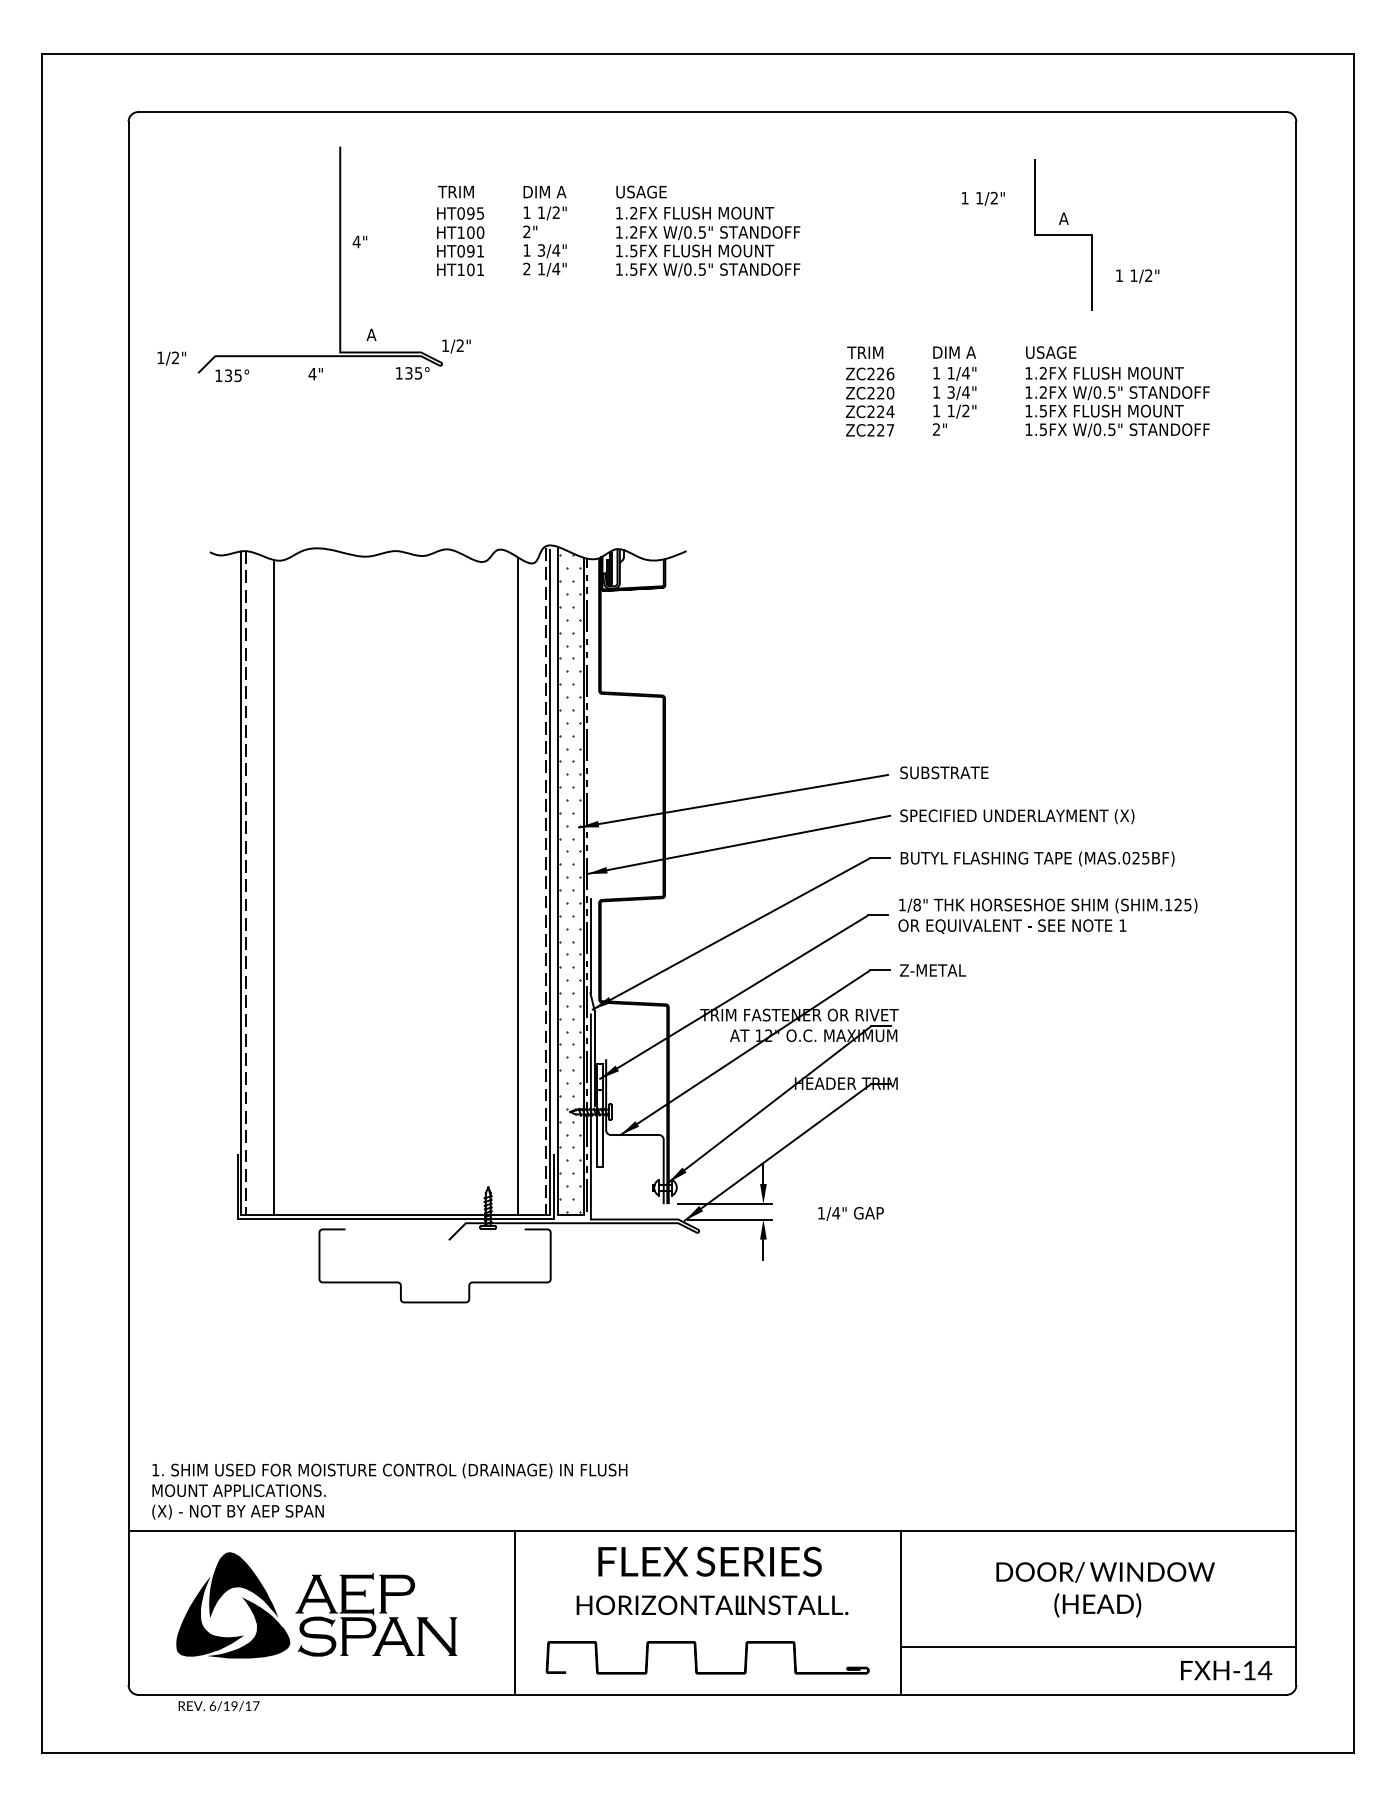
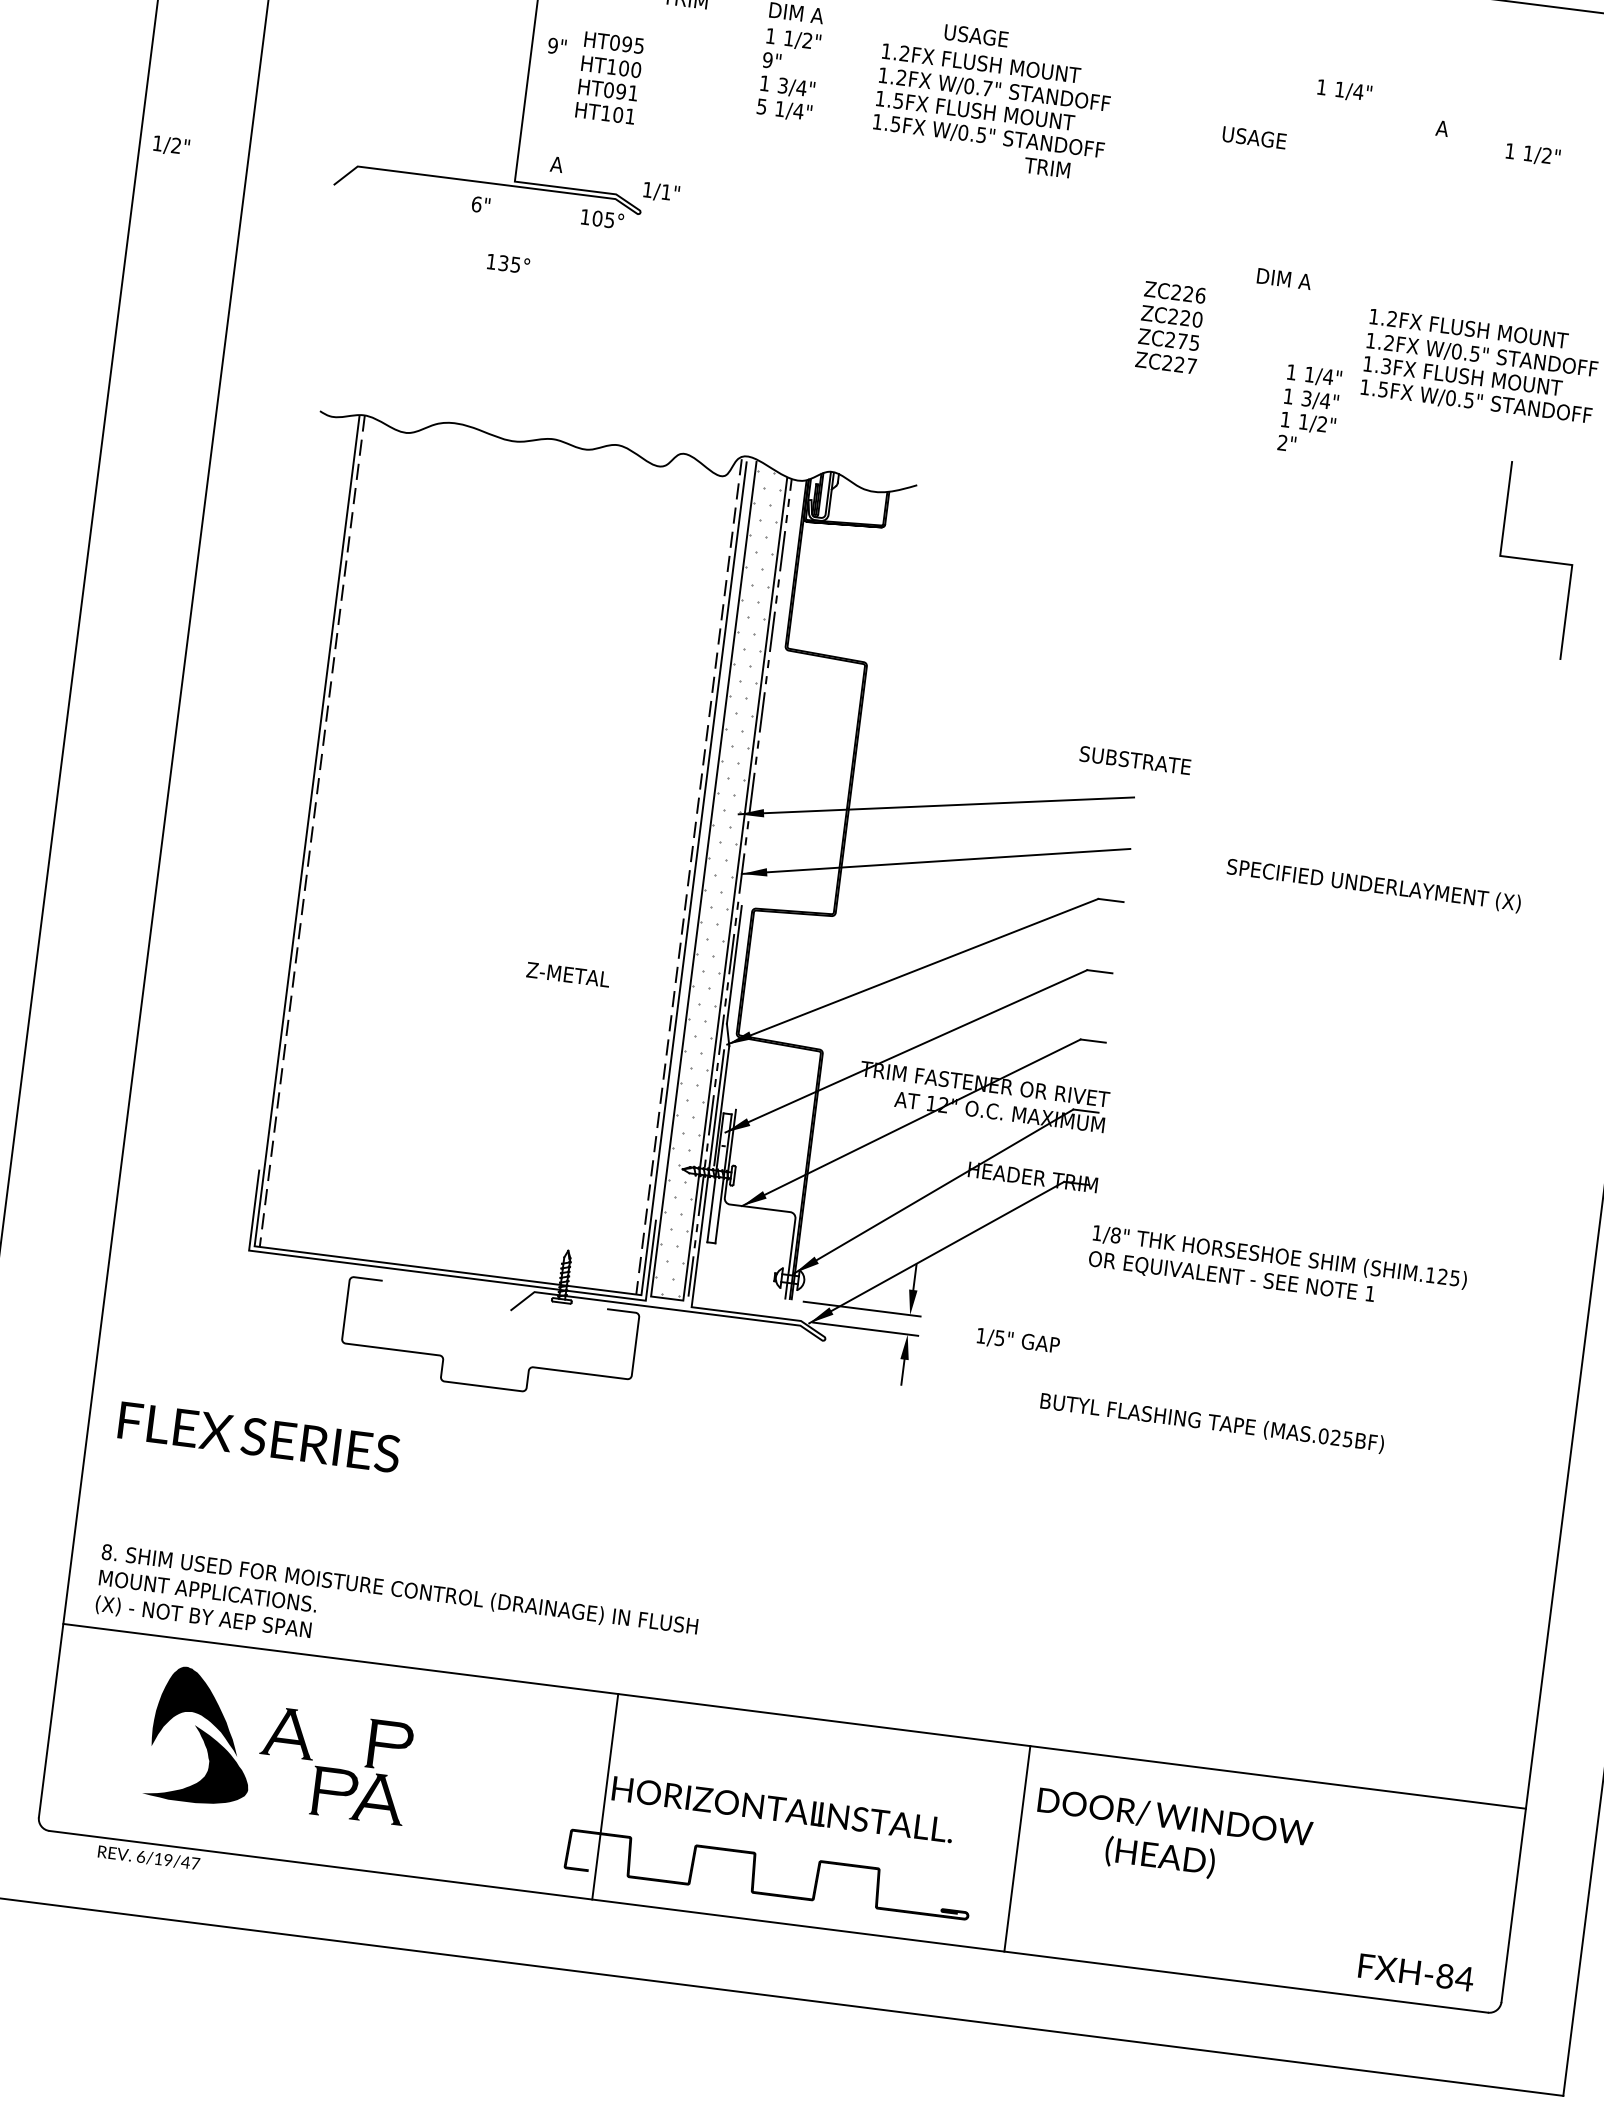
text: (641, 191) -> (976, 35), moved
text: (994, 197) -> (1358, 91), 1/2" -> 1/4"
text: (526, 231) -> (767, 59), 2" -> 9"
text: (701, 232) -> (986, 88), W/0.5" -> W/0.7"
line: (1063, 234) -> (1536, 560), moved
text: (356, 241) -> (552, 45), 4" -> 9"
text: (460, 241) -> (609, 77), moved
text: (526, 268) -> (761, 105), 2 -> 5
text: (1137, 276) -> (1532, 155), moved
text: (459, 345) -> (665, 191), 1/2" -> 1/1"
text: (865, 352) -> (1047, 167), moved
text: (1051, 352) -> (1254, 137), moved
text: (171, 358) -> (171, 145), moved
text: (312, 373) -> (476, 203), 4" -> 6"
text: (408, 373) -> (597, 218), 135° -> 105°
text: (232, 375) -> (508, 263), moved
text: (954, 401) -> (1309, 410), moved
text: (1043, 410) -> (1386, 365), 1.5FX -> 1.3FX
text: (885, 411) -> (1188, 341), ZC224 -> ZC275
text: (944, 772) -> (1135, 760), moved
text: (1017, 816) -> (1374, 885), moved
text: (1037, 858) -> (1212, 1422), moved
hatch: (569, 883) -> (717, 882), removed
line: (518, 886) -> (653, 878), removed
line: (273, 887) -> (346, 841), removed
text: (1047, 915) -> (1277, 1269), moved
text: (932, 970) -> (567, 974), moved
text: (836, 1213) -> (1000, 1338), 1/4" -> 1/5"
text: (155, 1469) -> (106, 1551), 1. -> 8.
text: (709, 1561) -> (258, 1436), moved
text: (1105, 1589) -> (1172, 1838), moved
fill: (356, 1593) -> (338, 1738), removed
line: (514, 1612) -> (605, 1796), moved
fill: (210, 1616) -> (152, 1744), removed
fill: (316, 1636) -> (281, 1786), removed
fill: (436, 1636) -> (432, 1805), removed
line: (1098, 1646) -> (1259, 1922), removed
text: (1249, 1670) -> (1445, 1976), FXH-14 -> FXH-84
text: (247, 1705) -> (184, 1861), 6/19/17 -> 6/19/47

